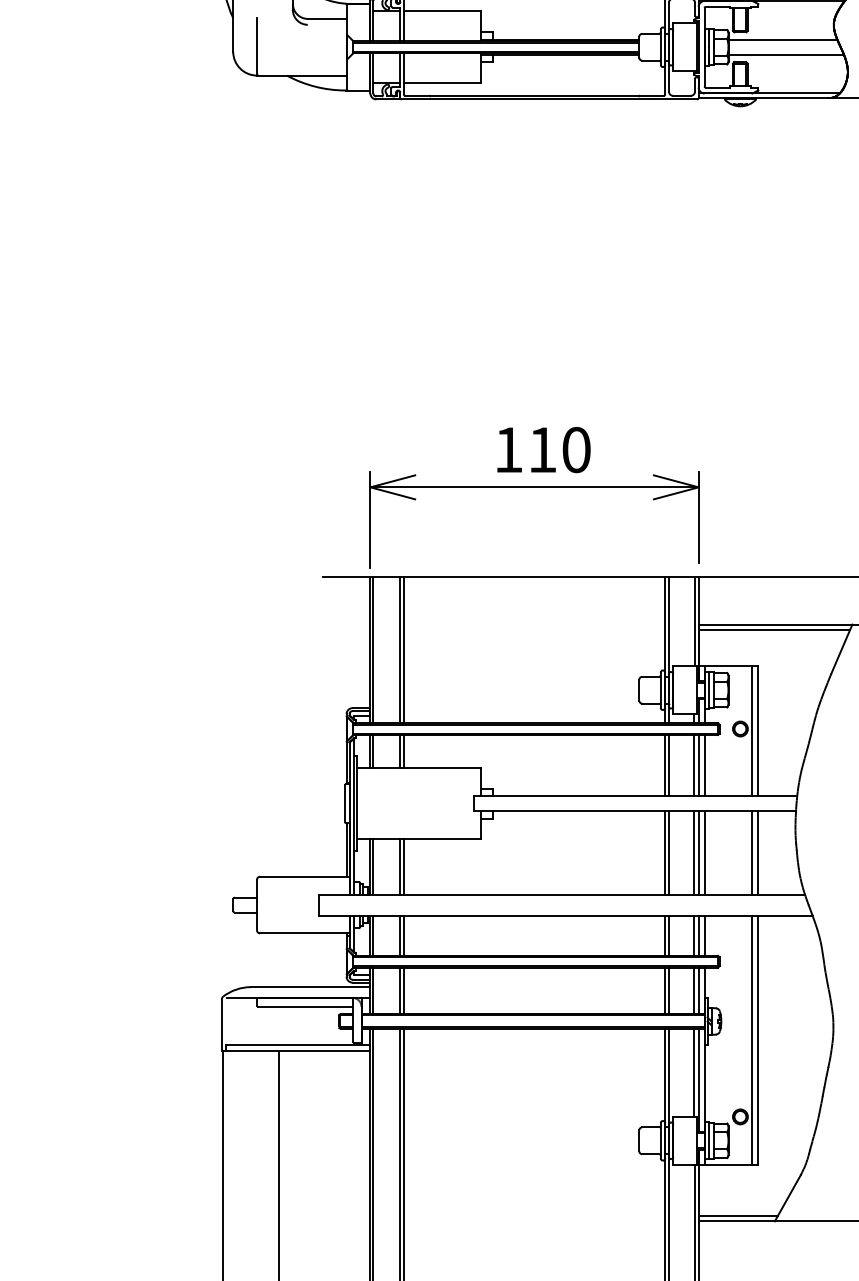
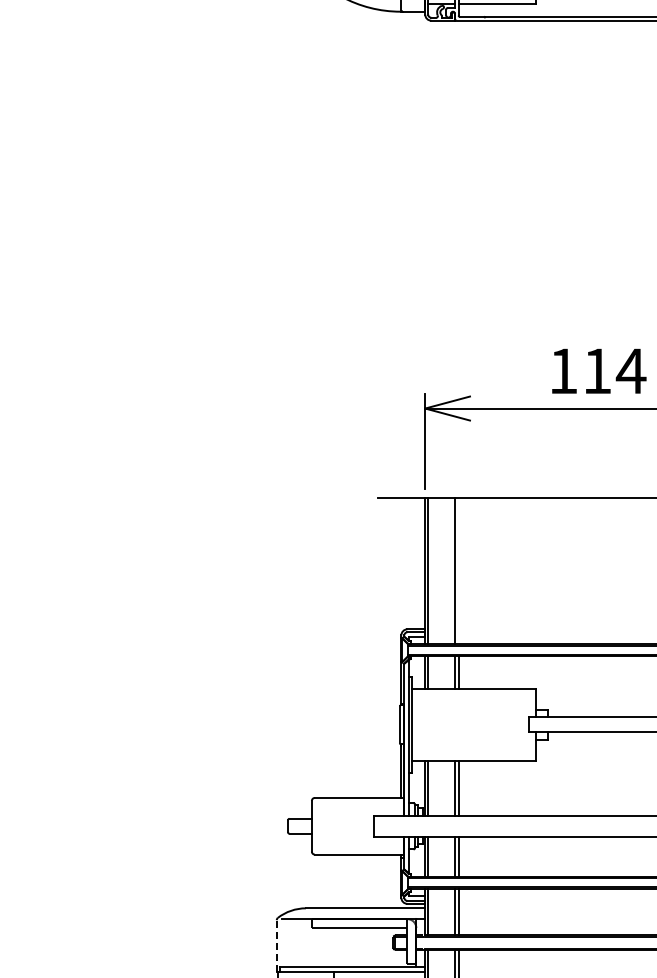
text: (576, 449) -> (631, 370), 110 -> 114
line: (403, 649) -> (458, 570), removed
line: (221, 1024) -> (276, 945), solid -> dashed

